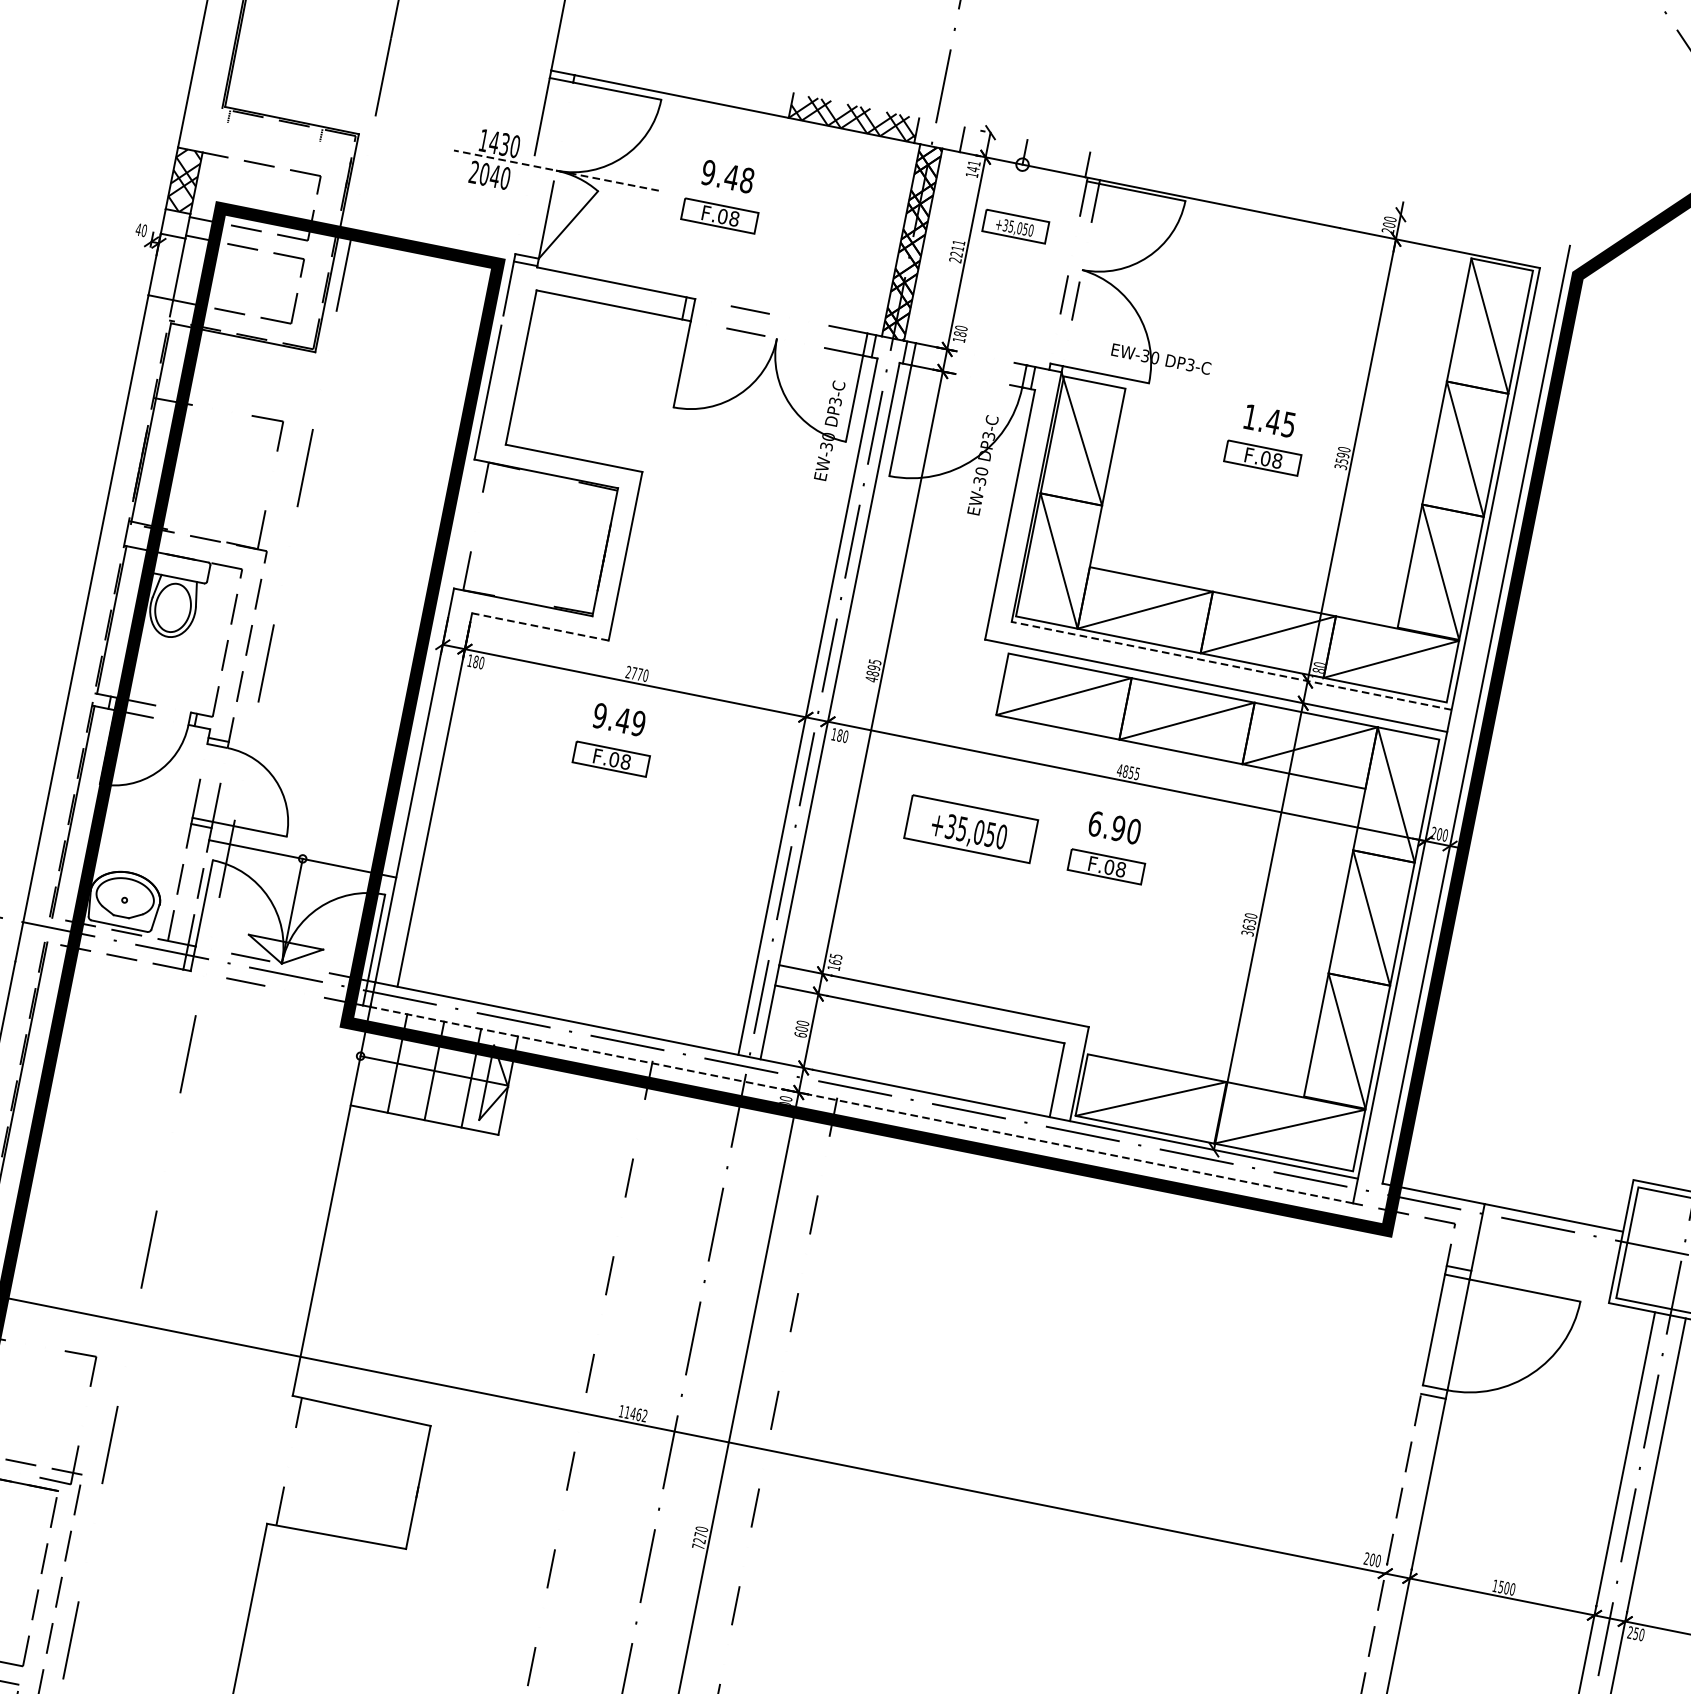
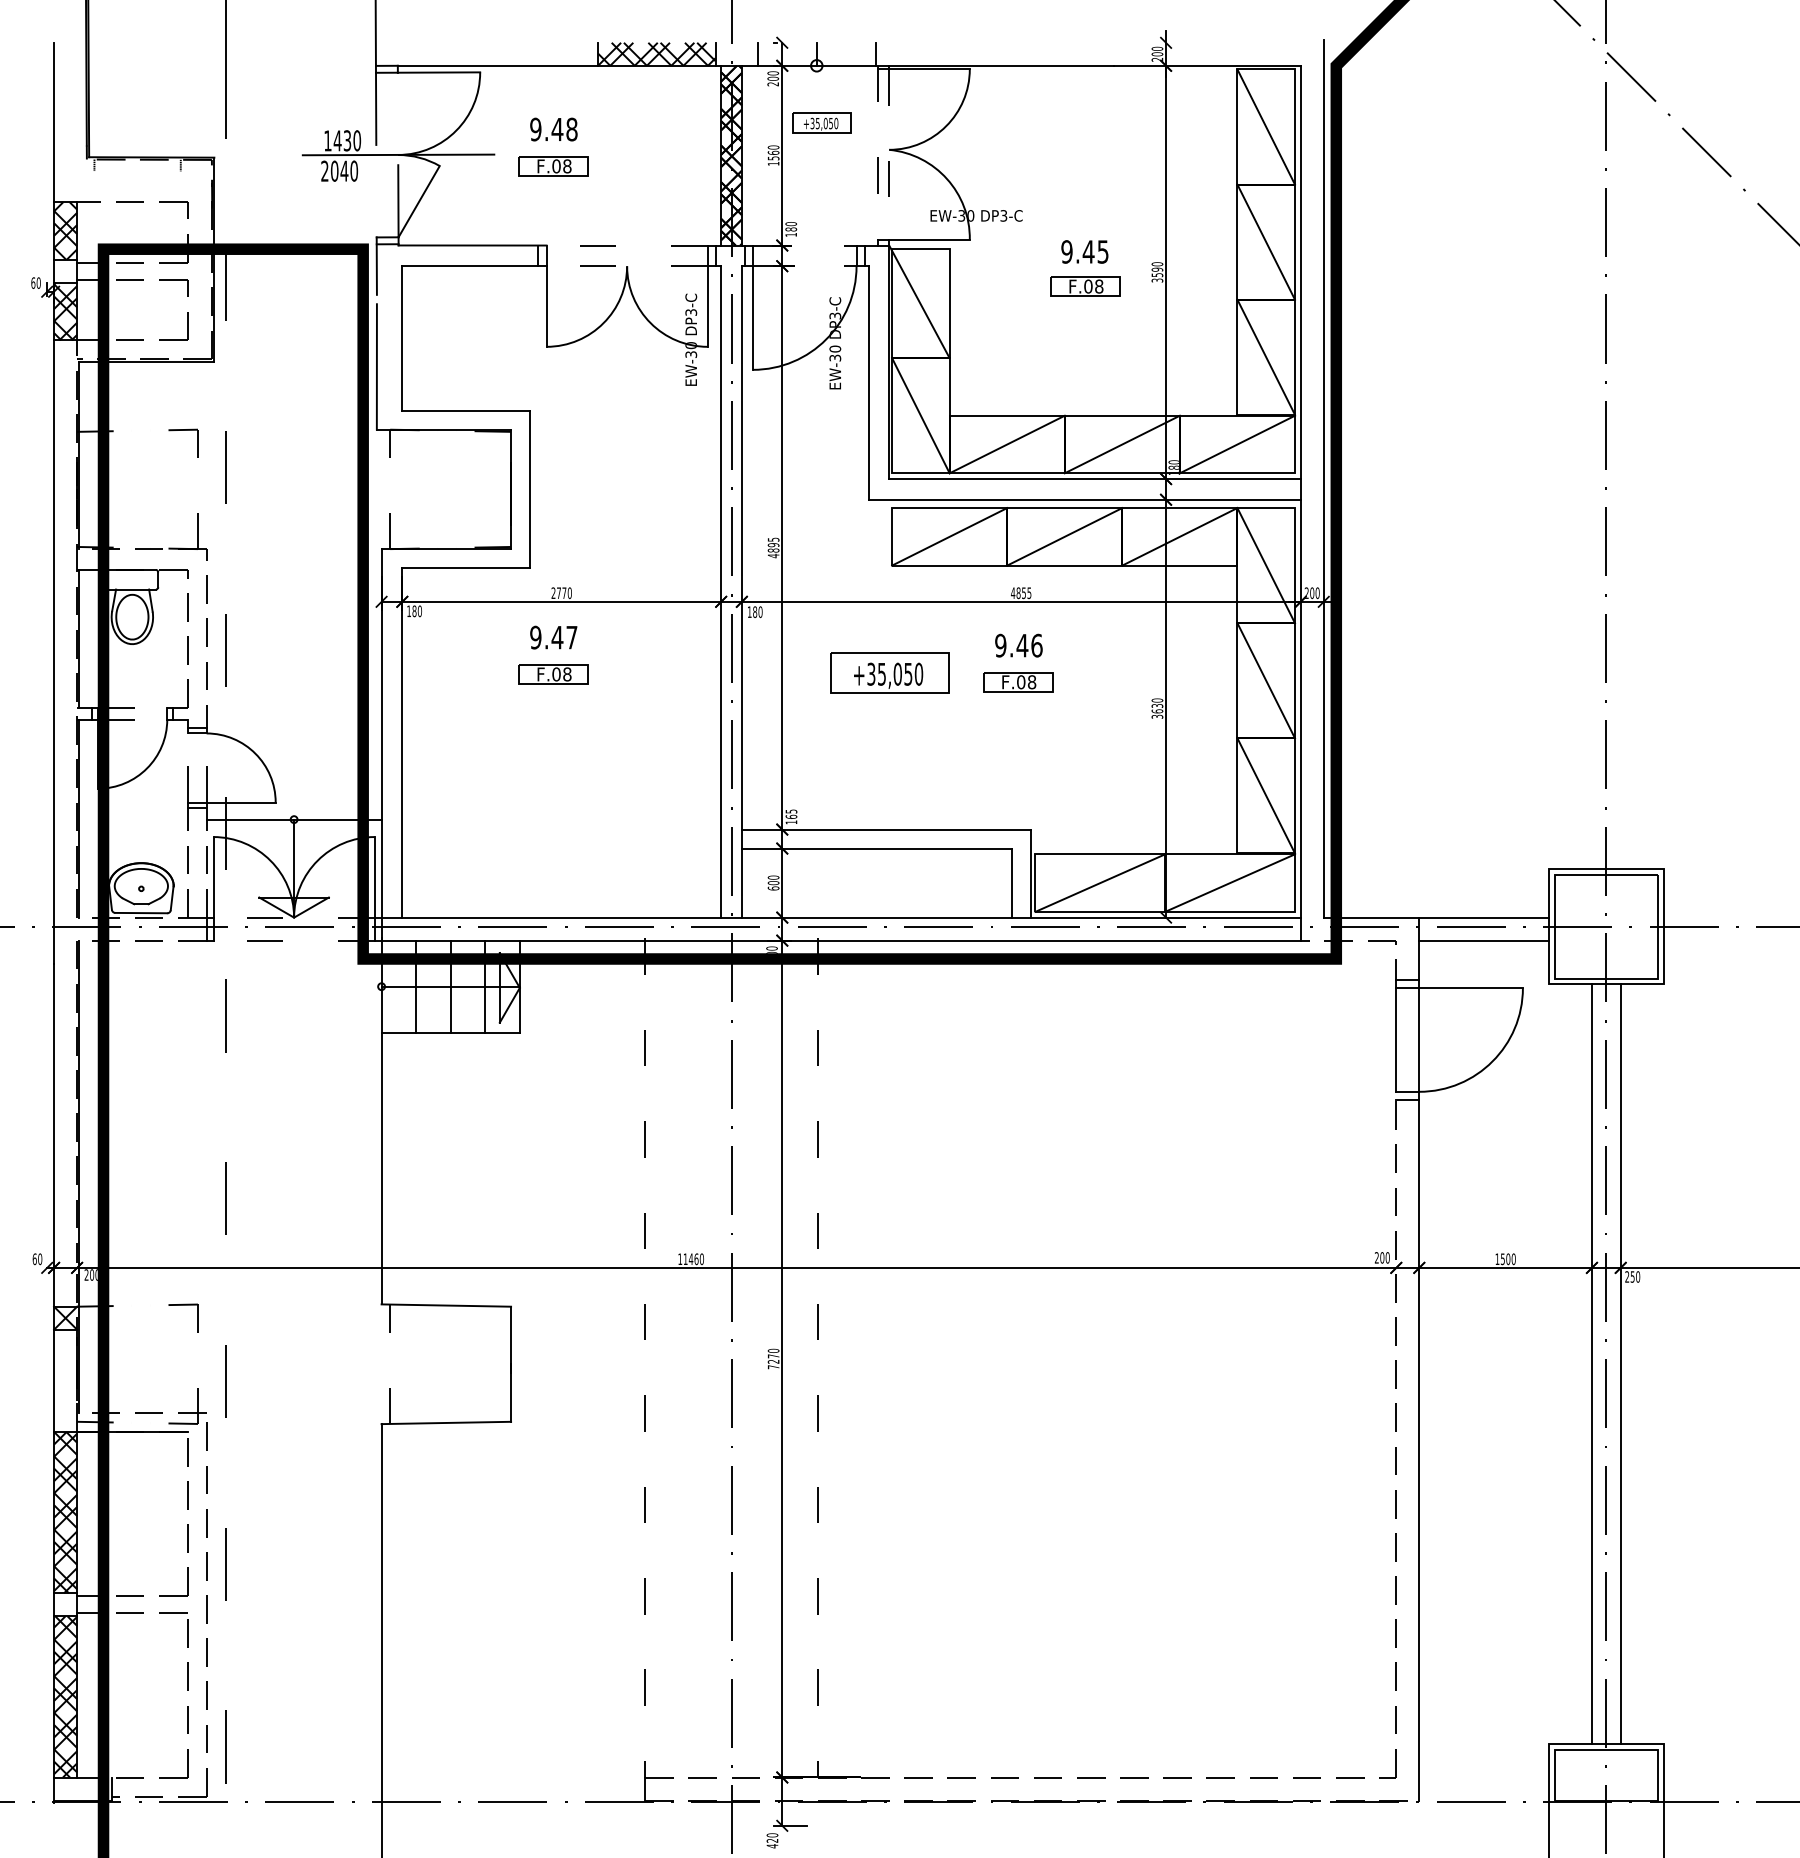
text: (973, 168) -> (773, 78), 141 -> 200
line: (556, 170) -> (398, 154), dashed -> solid
text: (138, 228) -> (33, 282), 40 -> 60
text: (957, 251) -> (773, 155), 2211 -> 1560
hatch: (166, 266) -> (65, 311), added
text: (1249, 416) -> (1066, 251), 1.45 -> 9.45
line: (540, 627) -> (466, 568), dashed -> solid
line: (1231, 666) -> (1094, 479), dashed -> solid
text: (638, 723) -> (571, 637), 9.49 -> 9.47
text: (1114, 827) -> (1018, 645), 6.90 -> 9.46
line: (862, 1105) -> (841, 940), dashed -> solid
line: (1548, 1242) -> (1483, 940), added
text: (644, 1415) -> (701, 1258), 11462 -> 11460

